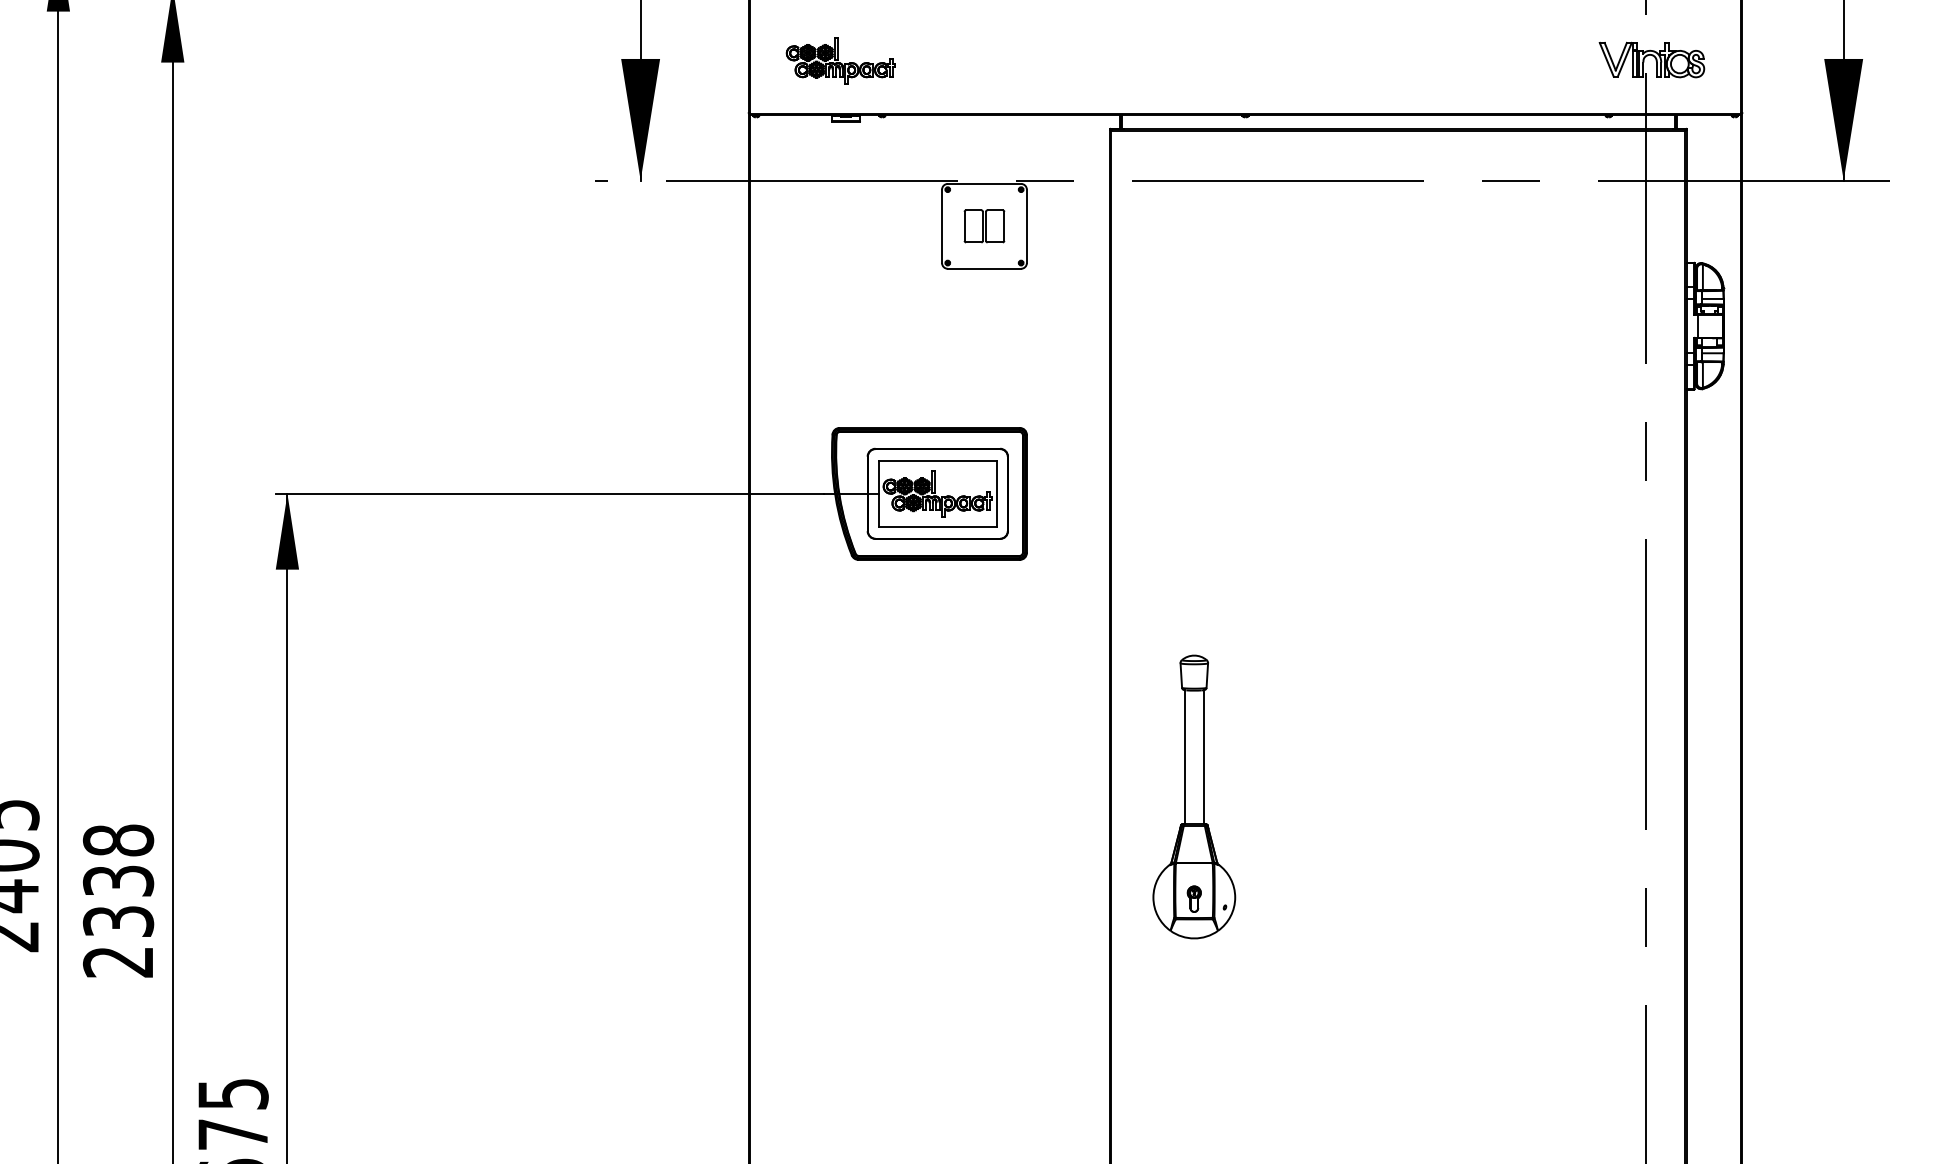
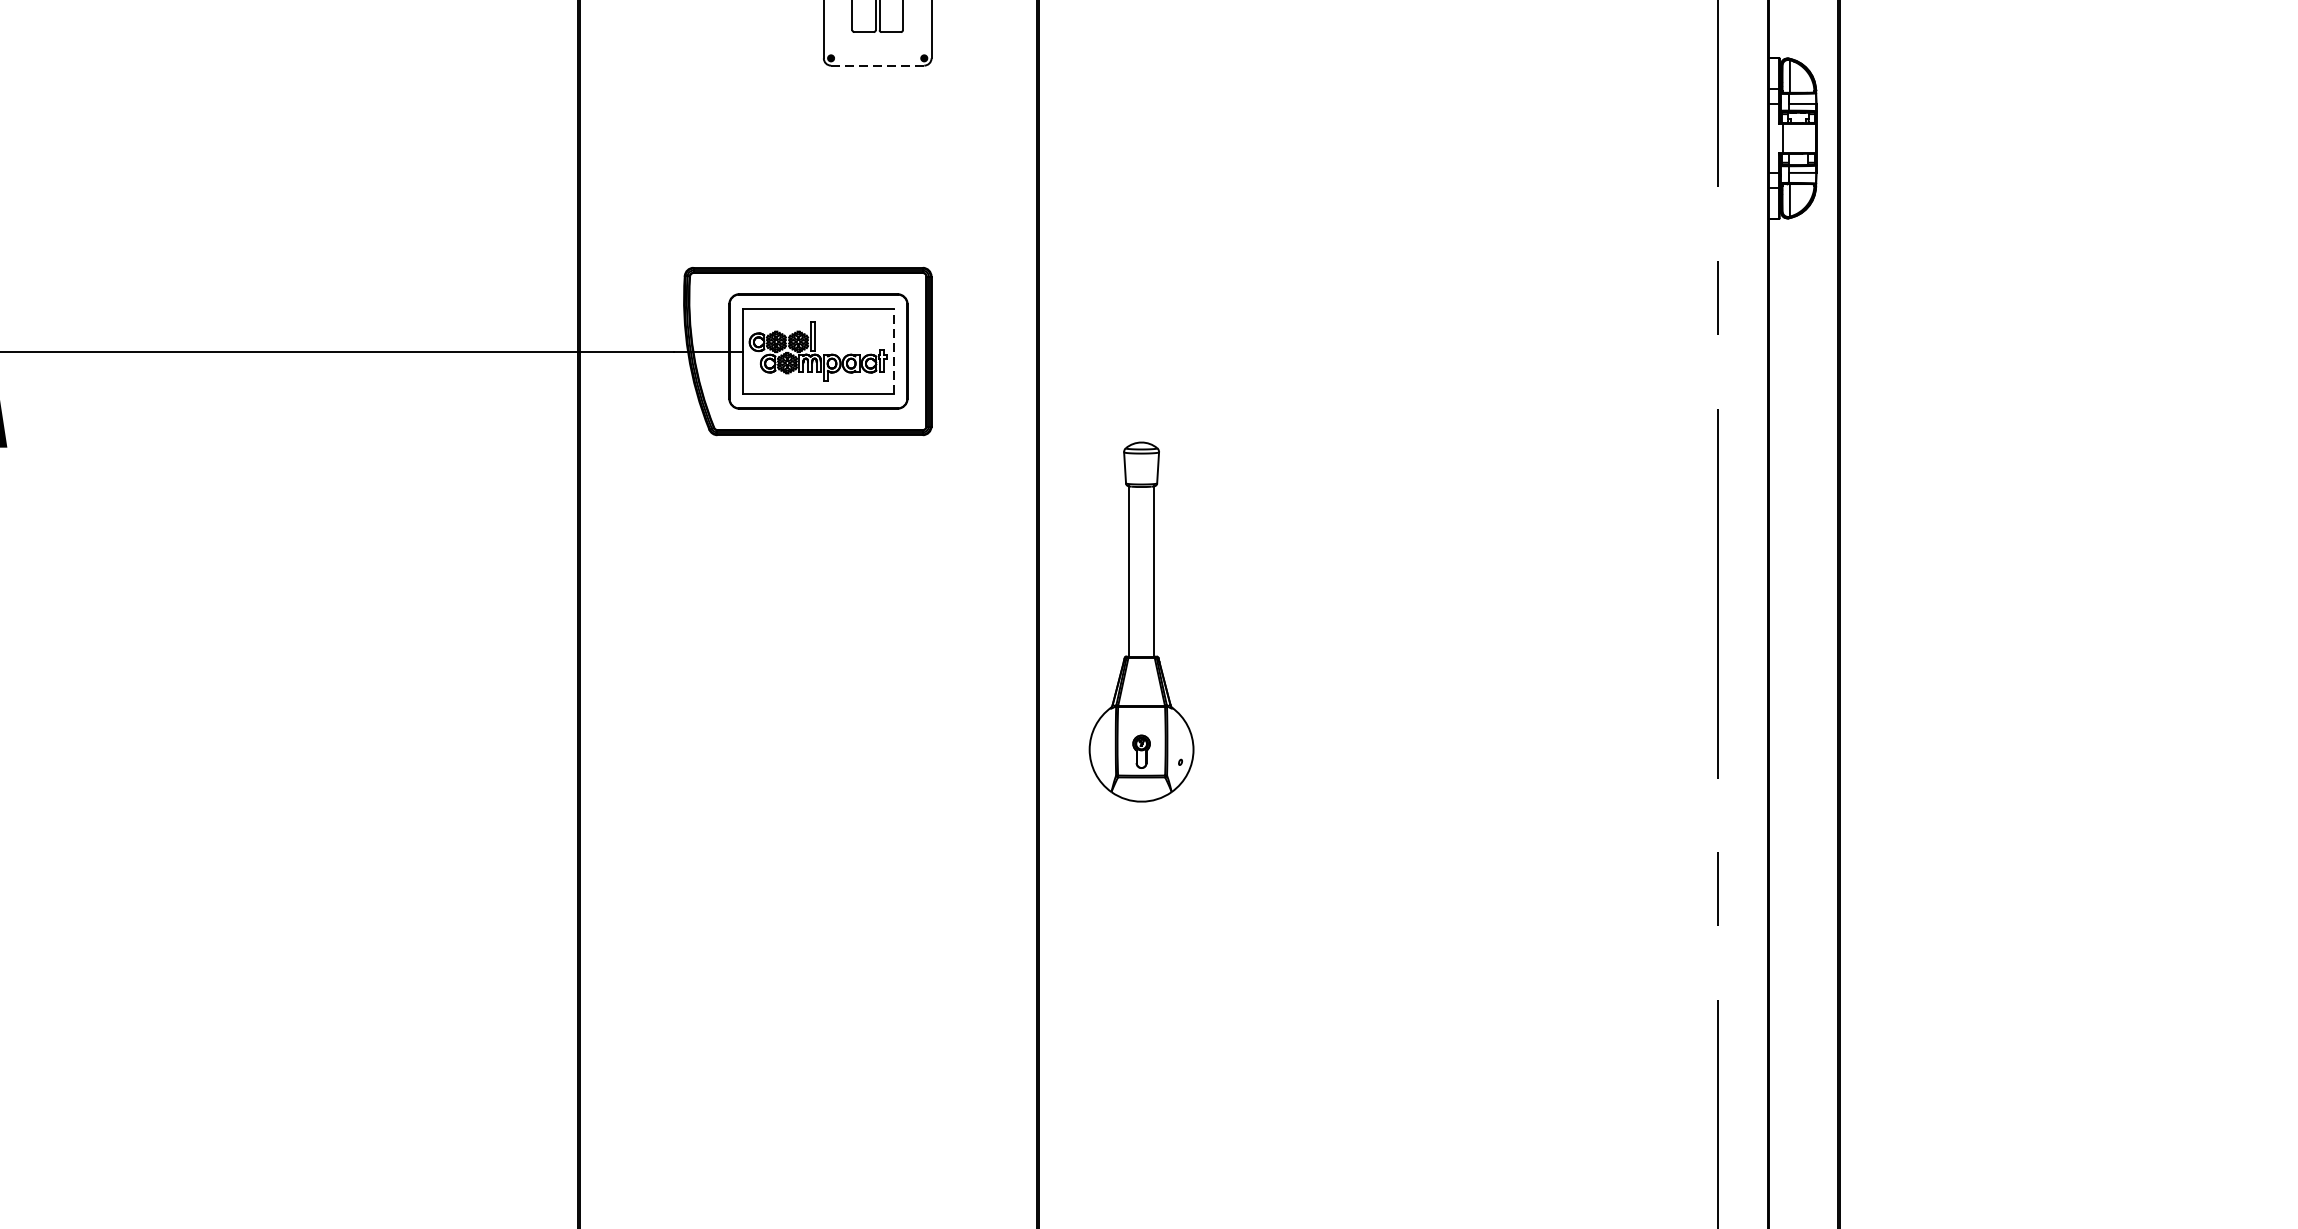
line: (984, 268) -> (877, 65), solid -> dashed
line: (997, 493) -> (894, 350), solid -> dashed
part: (1194, 796) -> (1141, 621), moved

